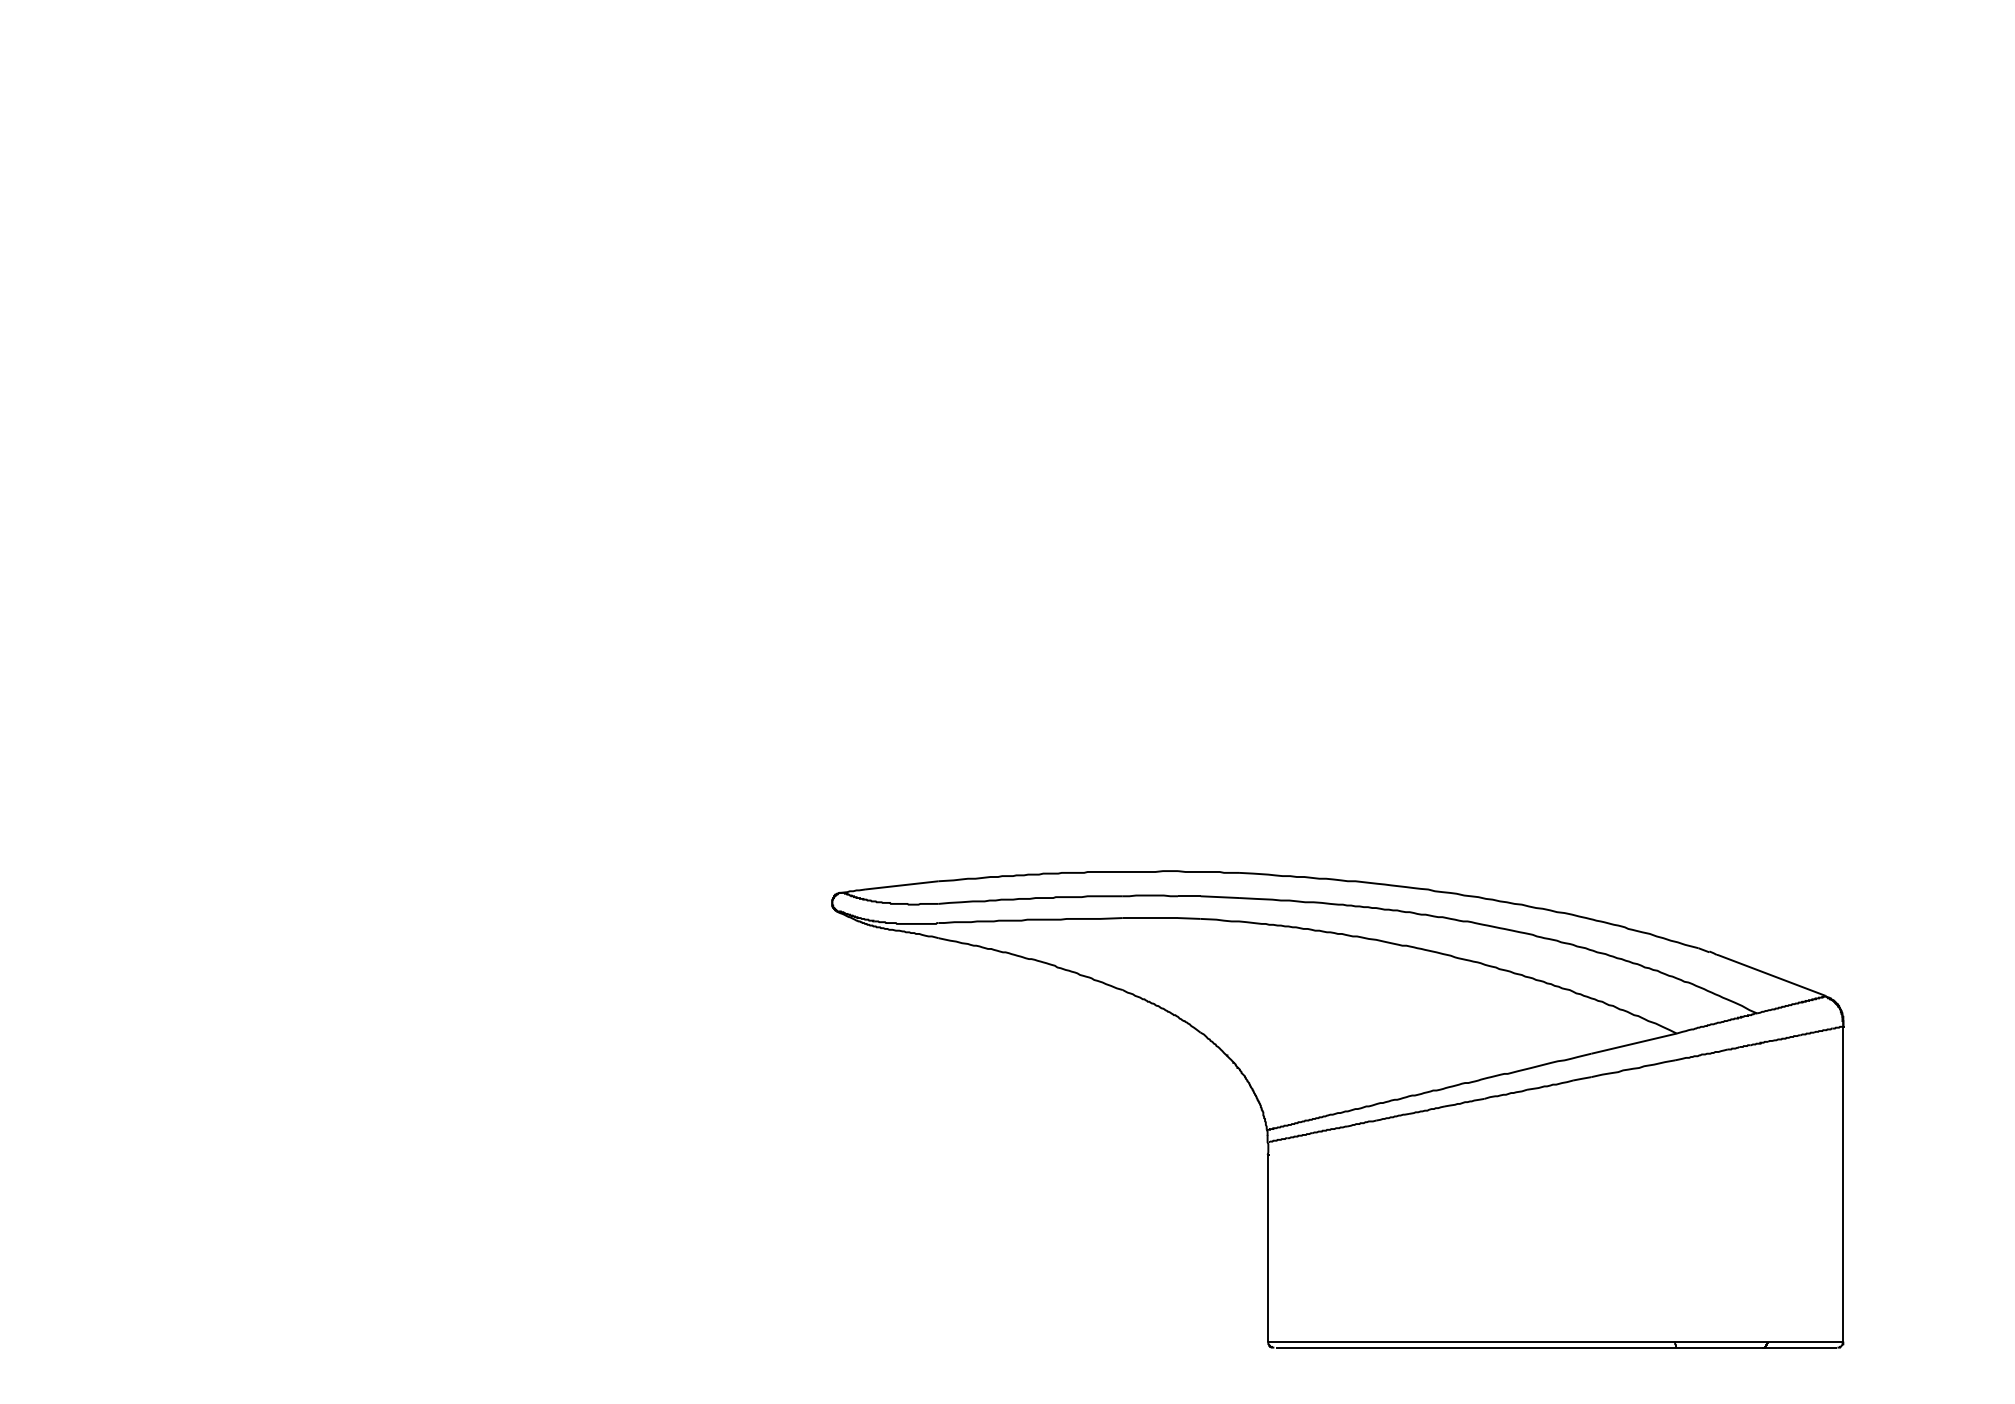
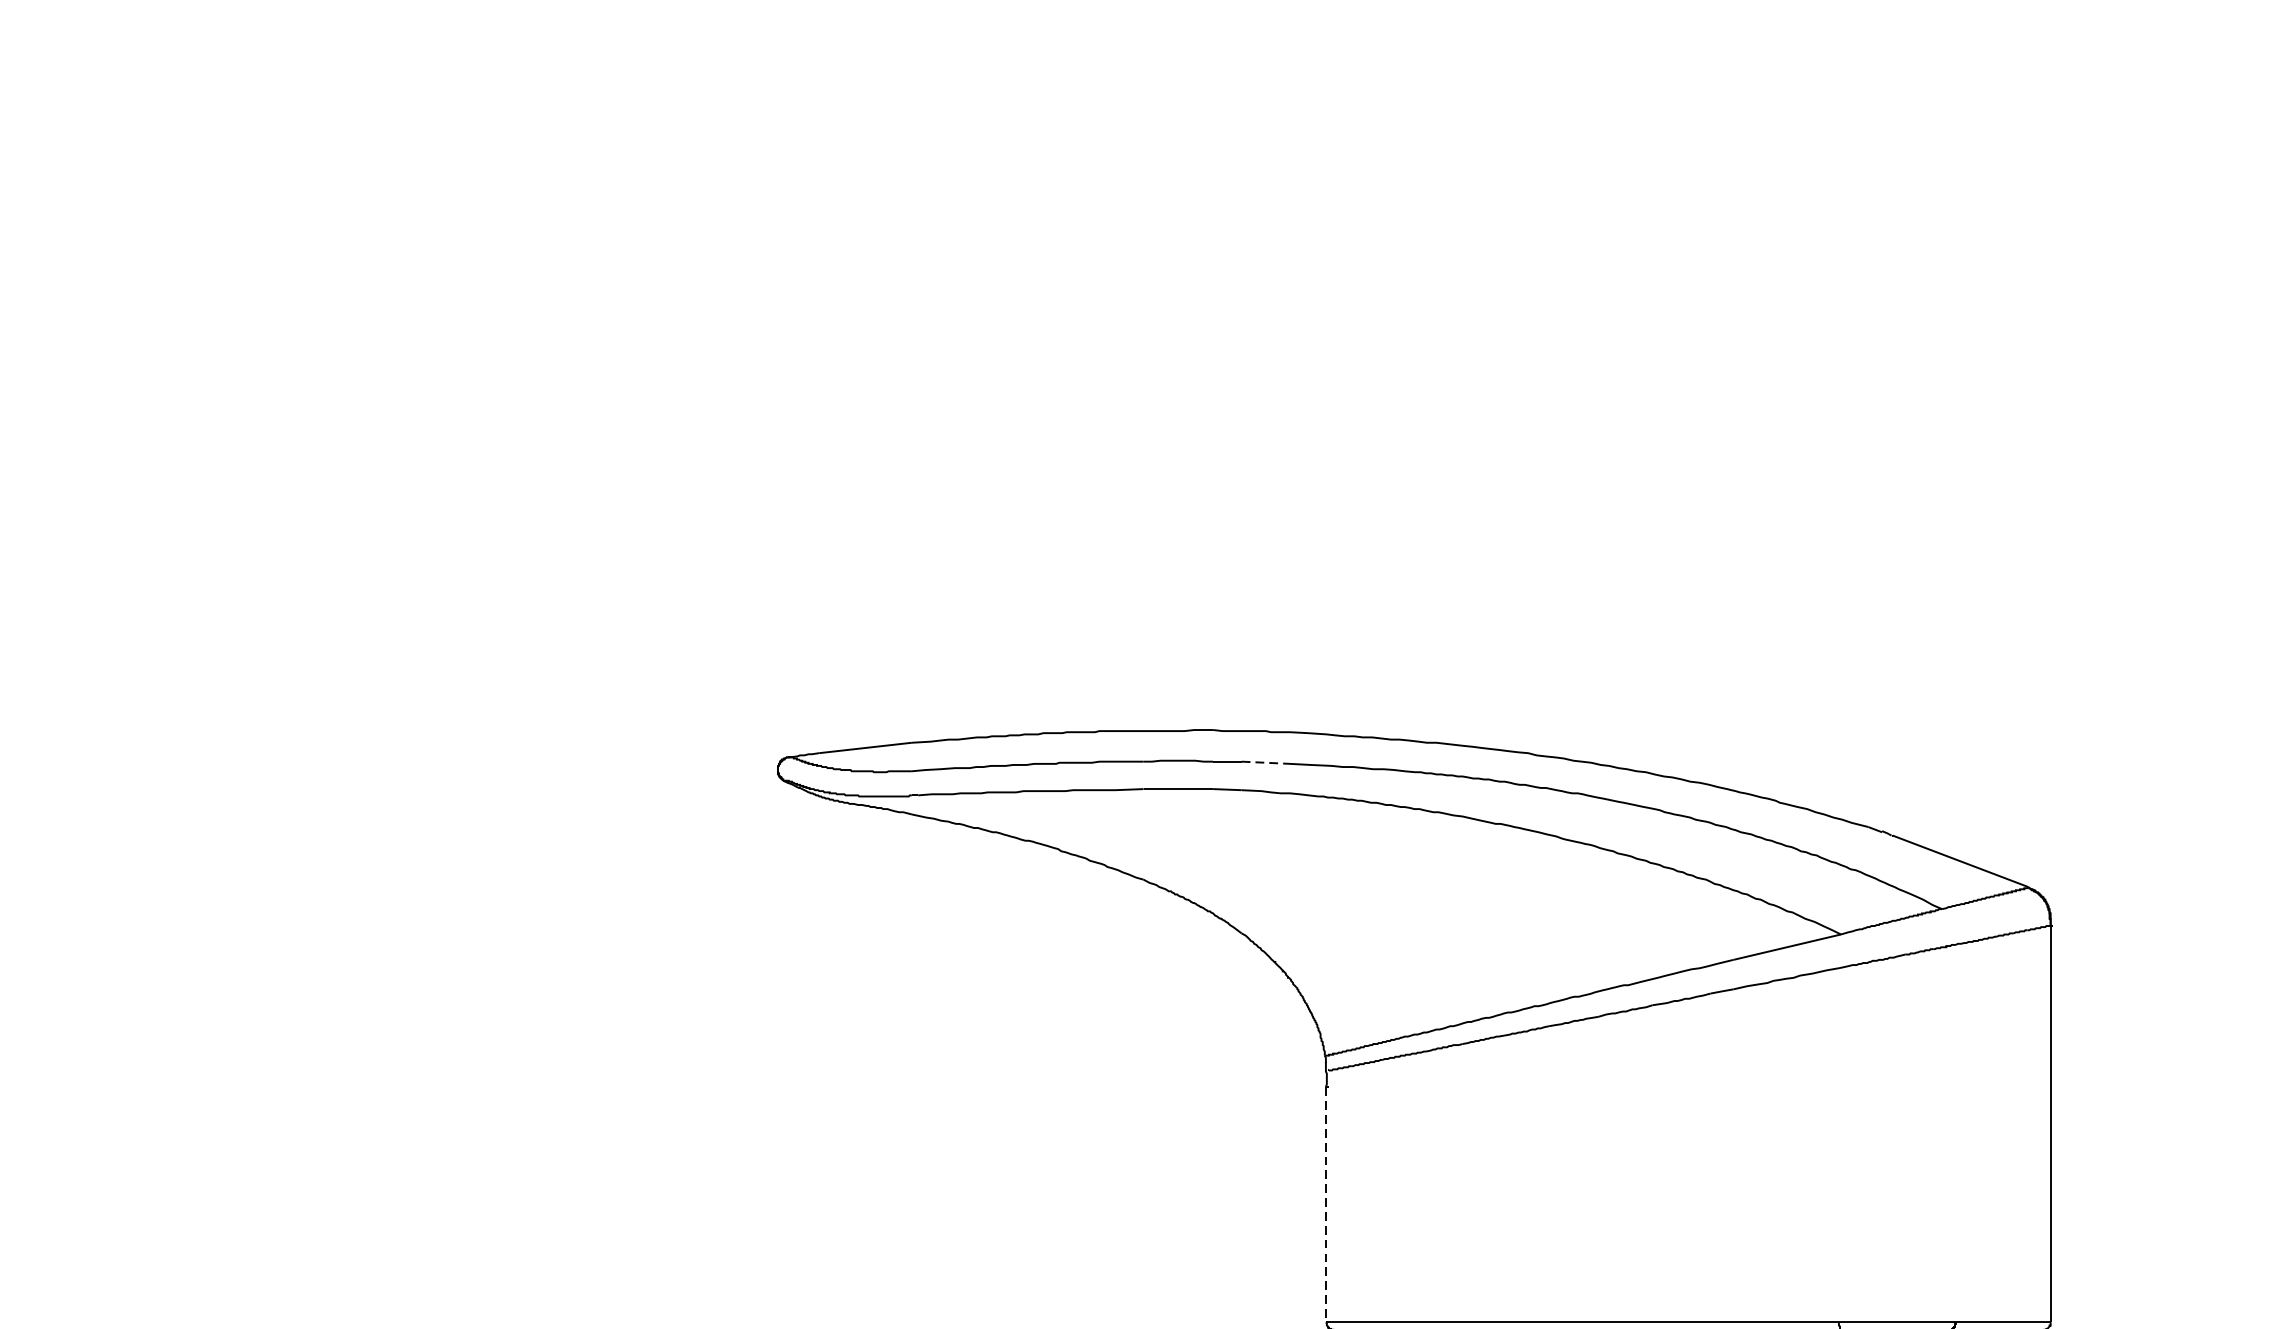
line: (1220, 897) -> (1266, 763), solid -> dashed
line: (1267, 1248) -> (1325, 1205), solid -> dashed

